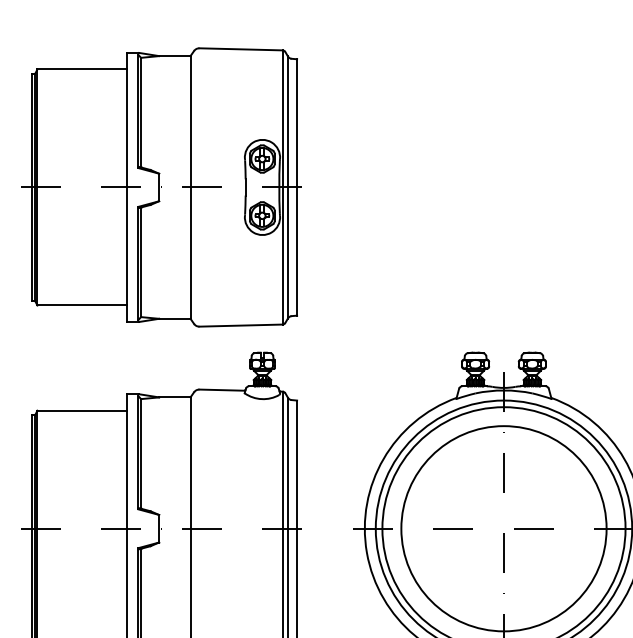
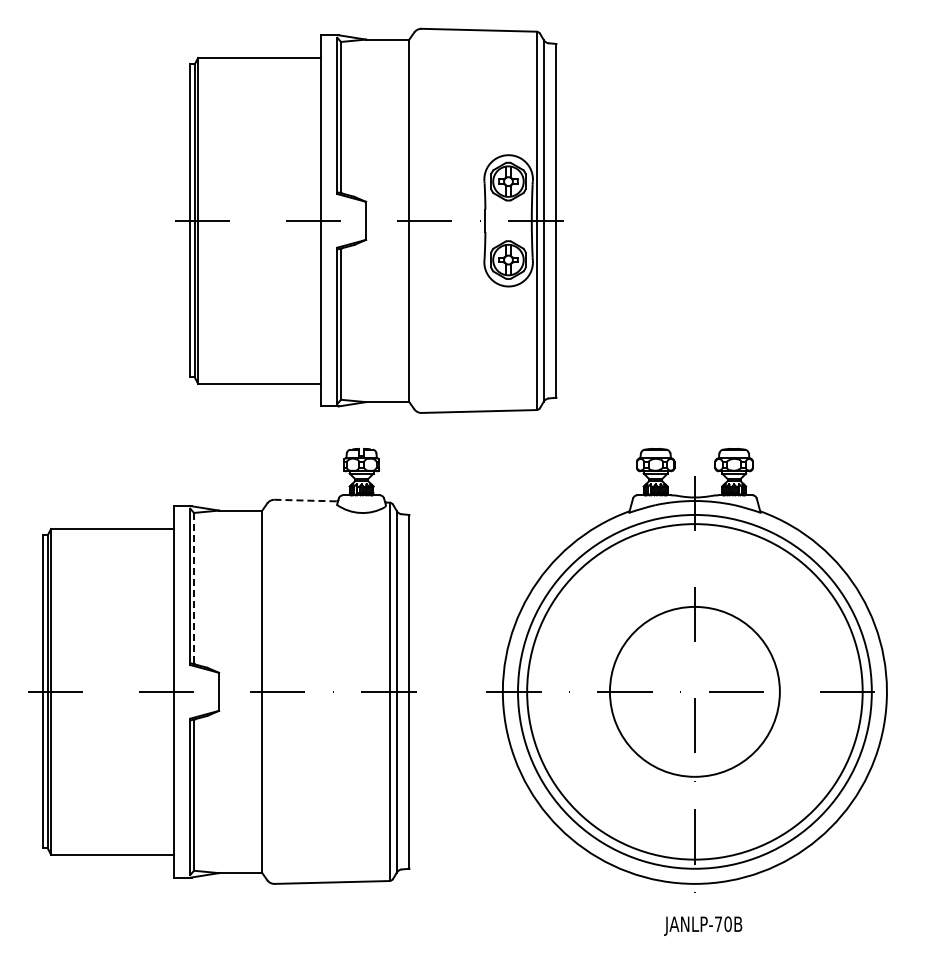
part: (161, 187) -> (369, 220), moved
line: (221, 390) -> (305, 500), solid -> dashed
line: (141, 453) -> (194, 587), solid -> dashed
circle: (503, 528) -> (694, 691), size x0.6

